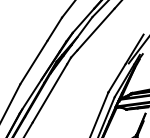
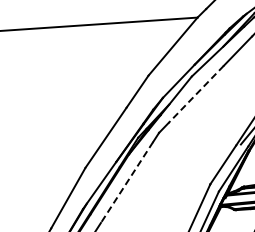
line: (96, 29) -> (196, 94), solid -> dashed
line: (49, 93) -> (126, 182), solid -> dashed

